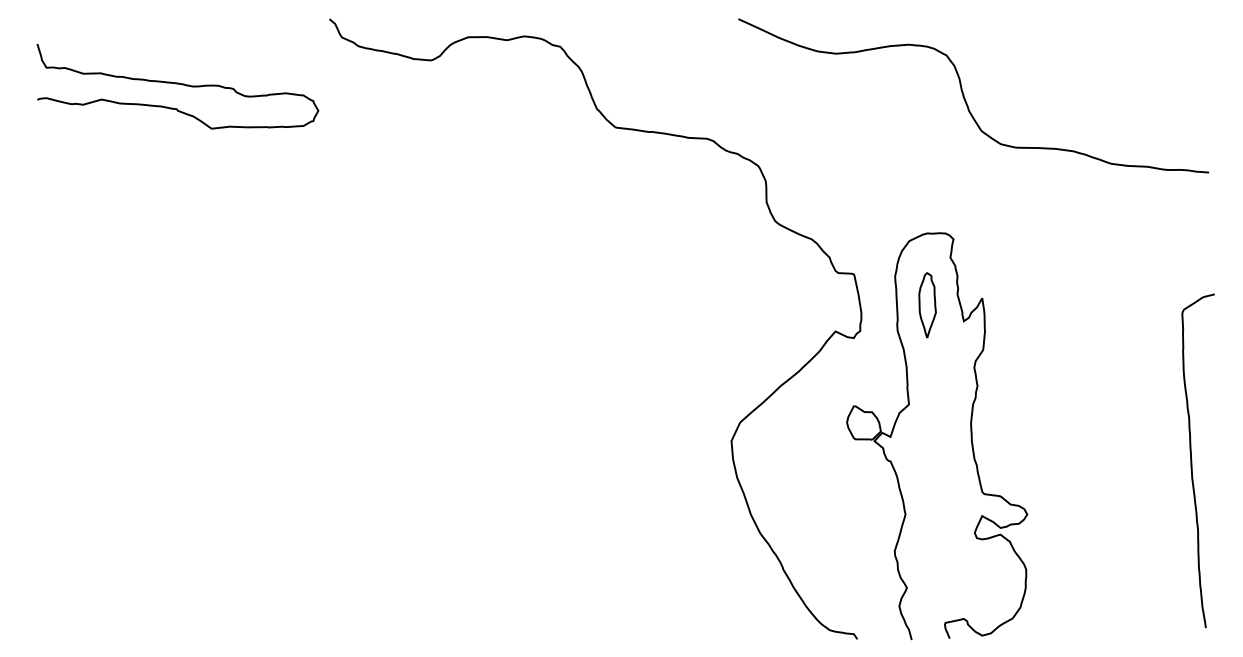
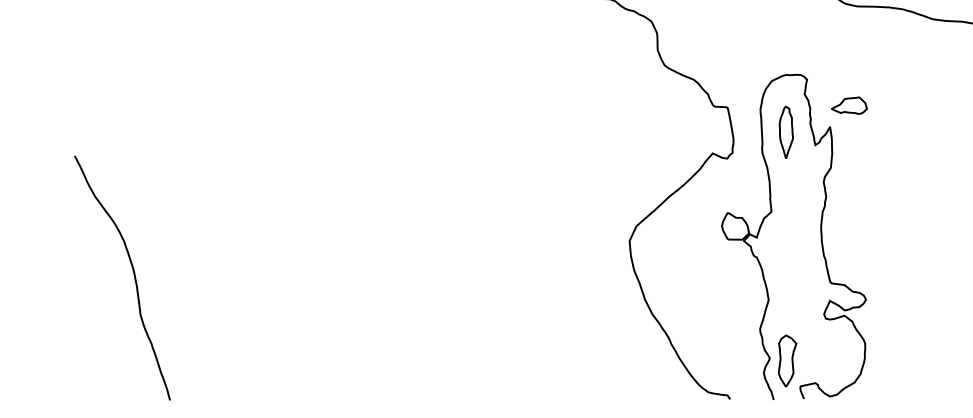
part: (1006, 271) -> (849, 105), added
curve: (111, 485) -> (133, 276), added
part: (928, 590) -> (787, 360), added

